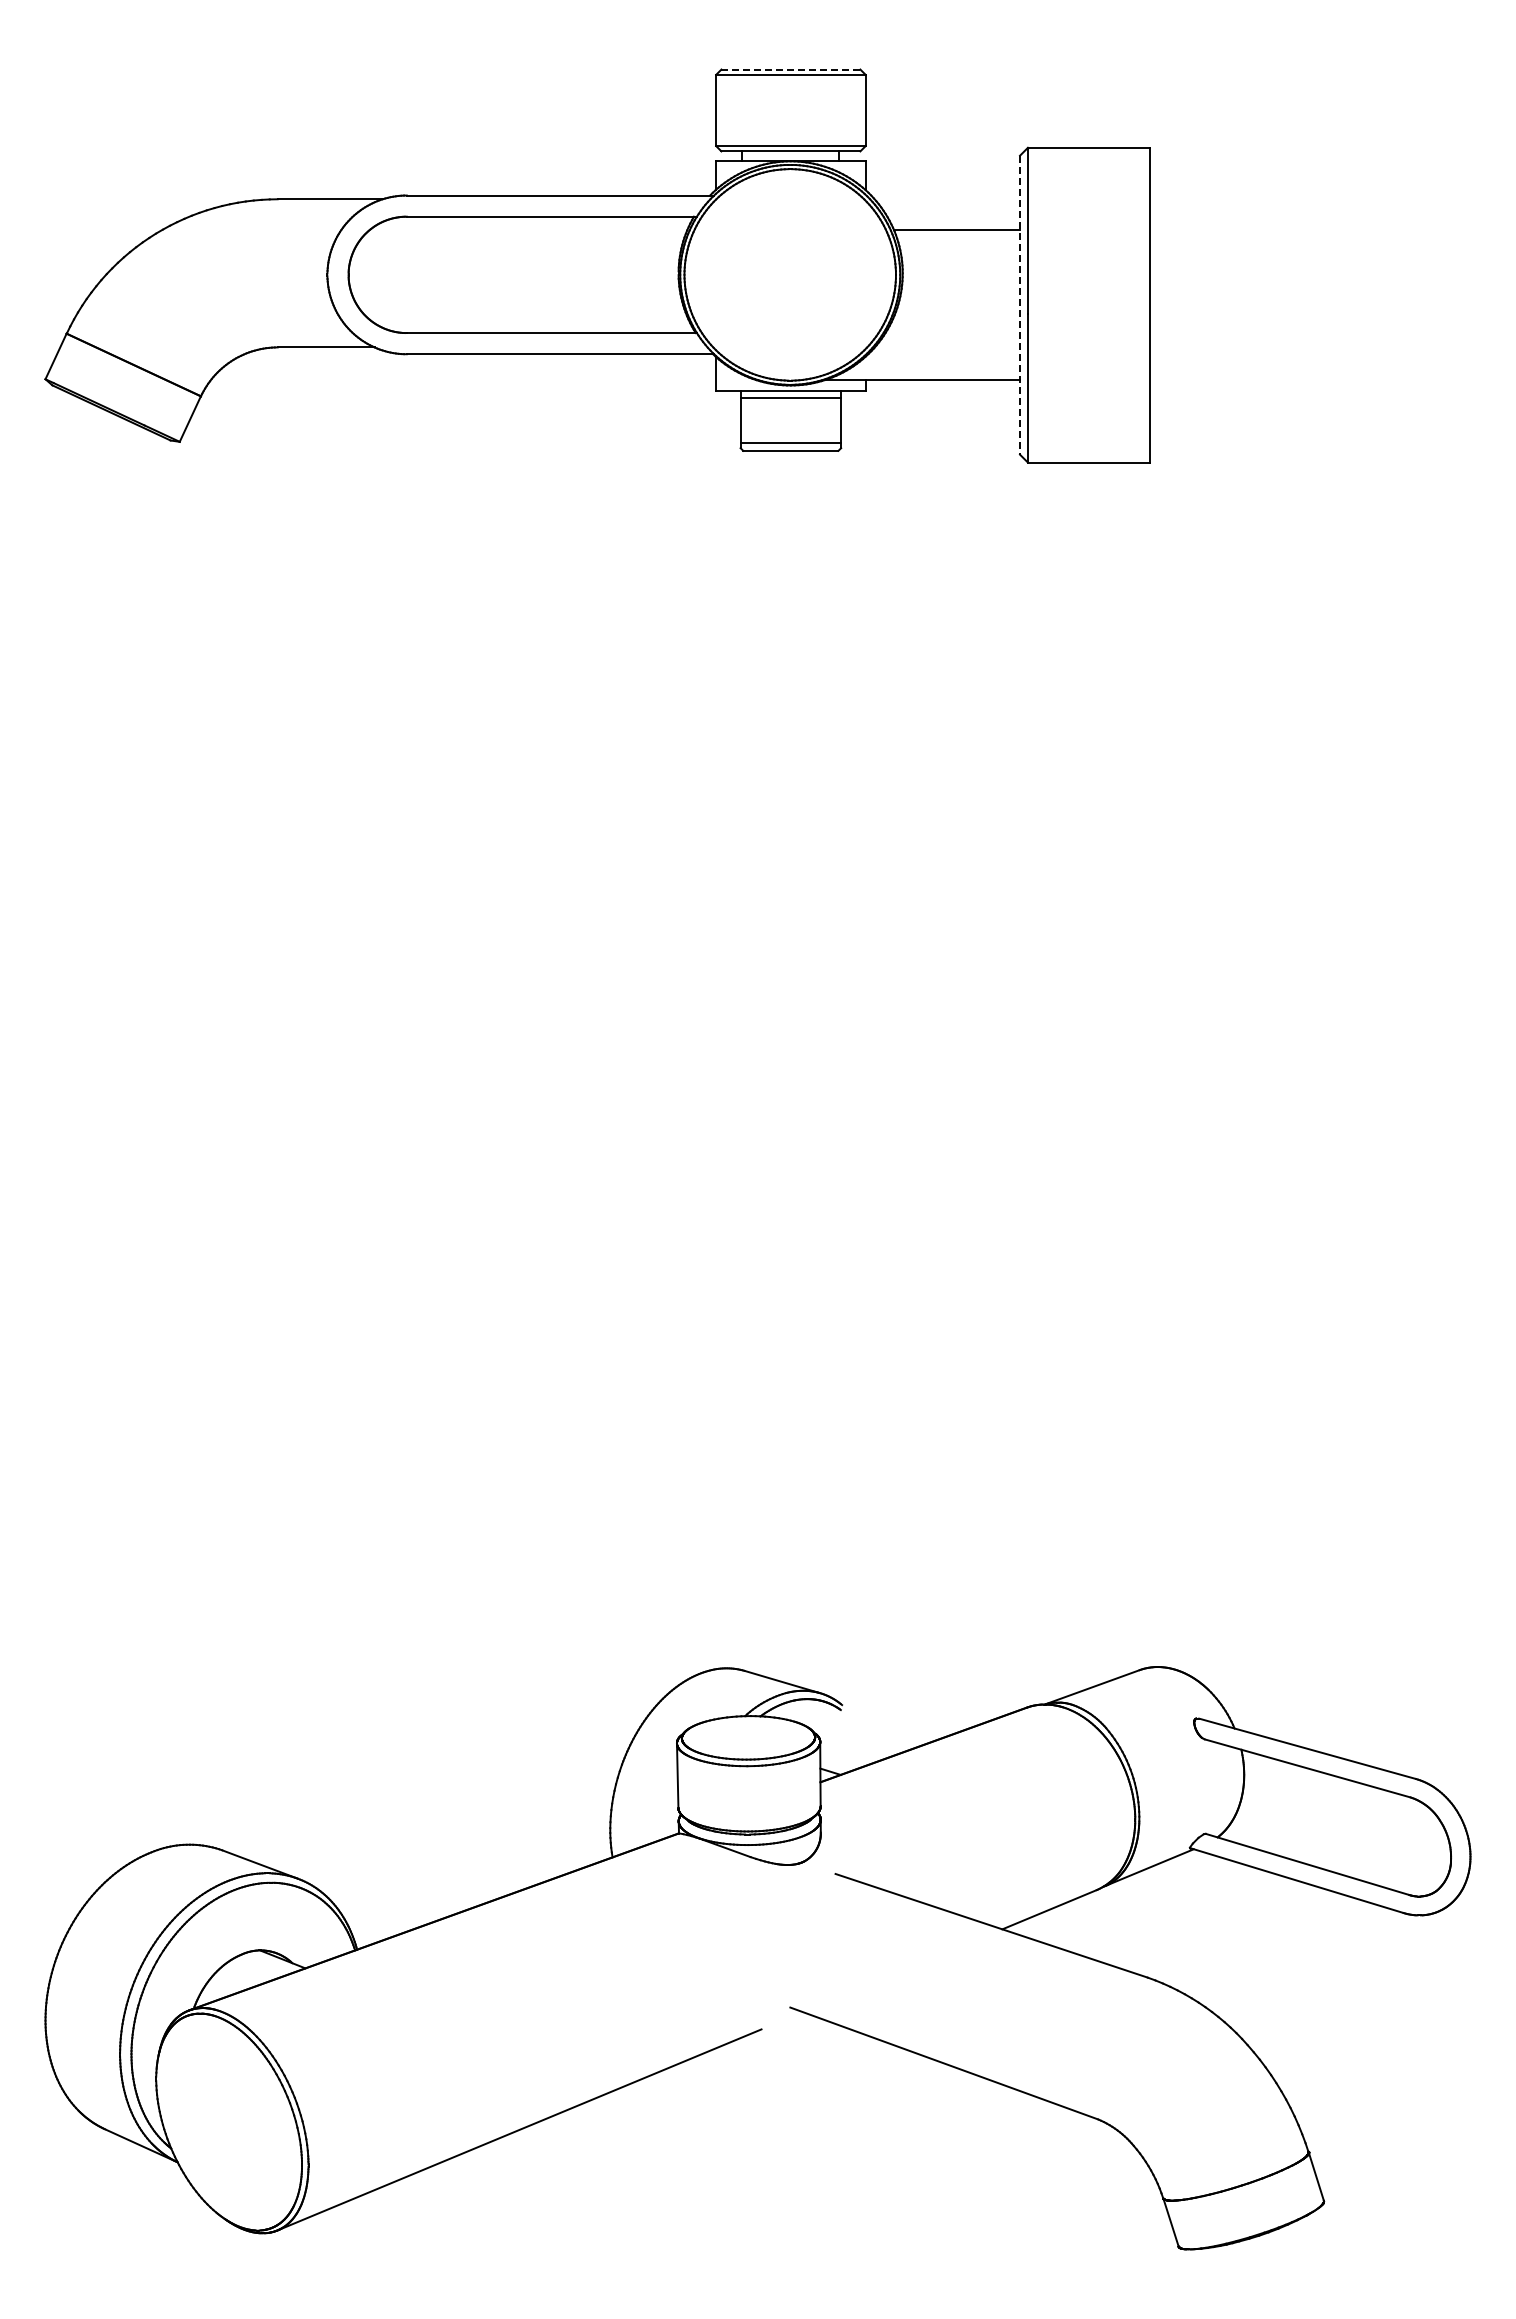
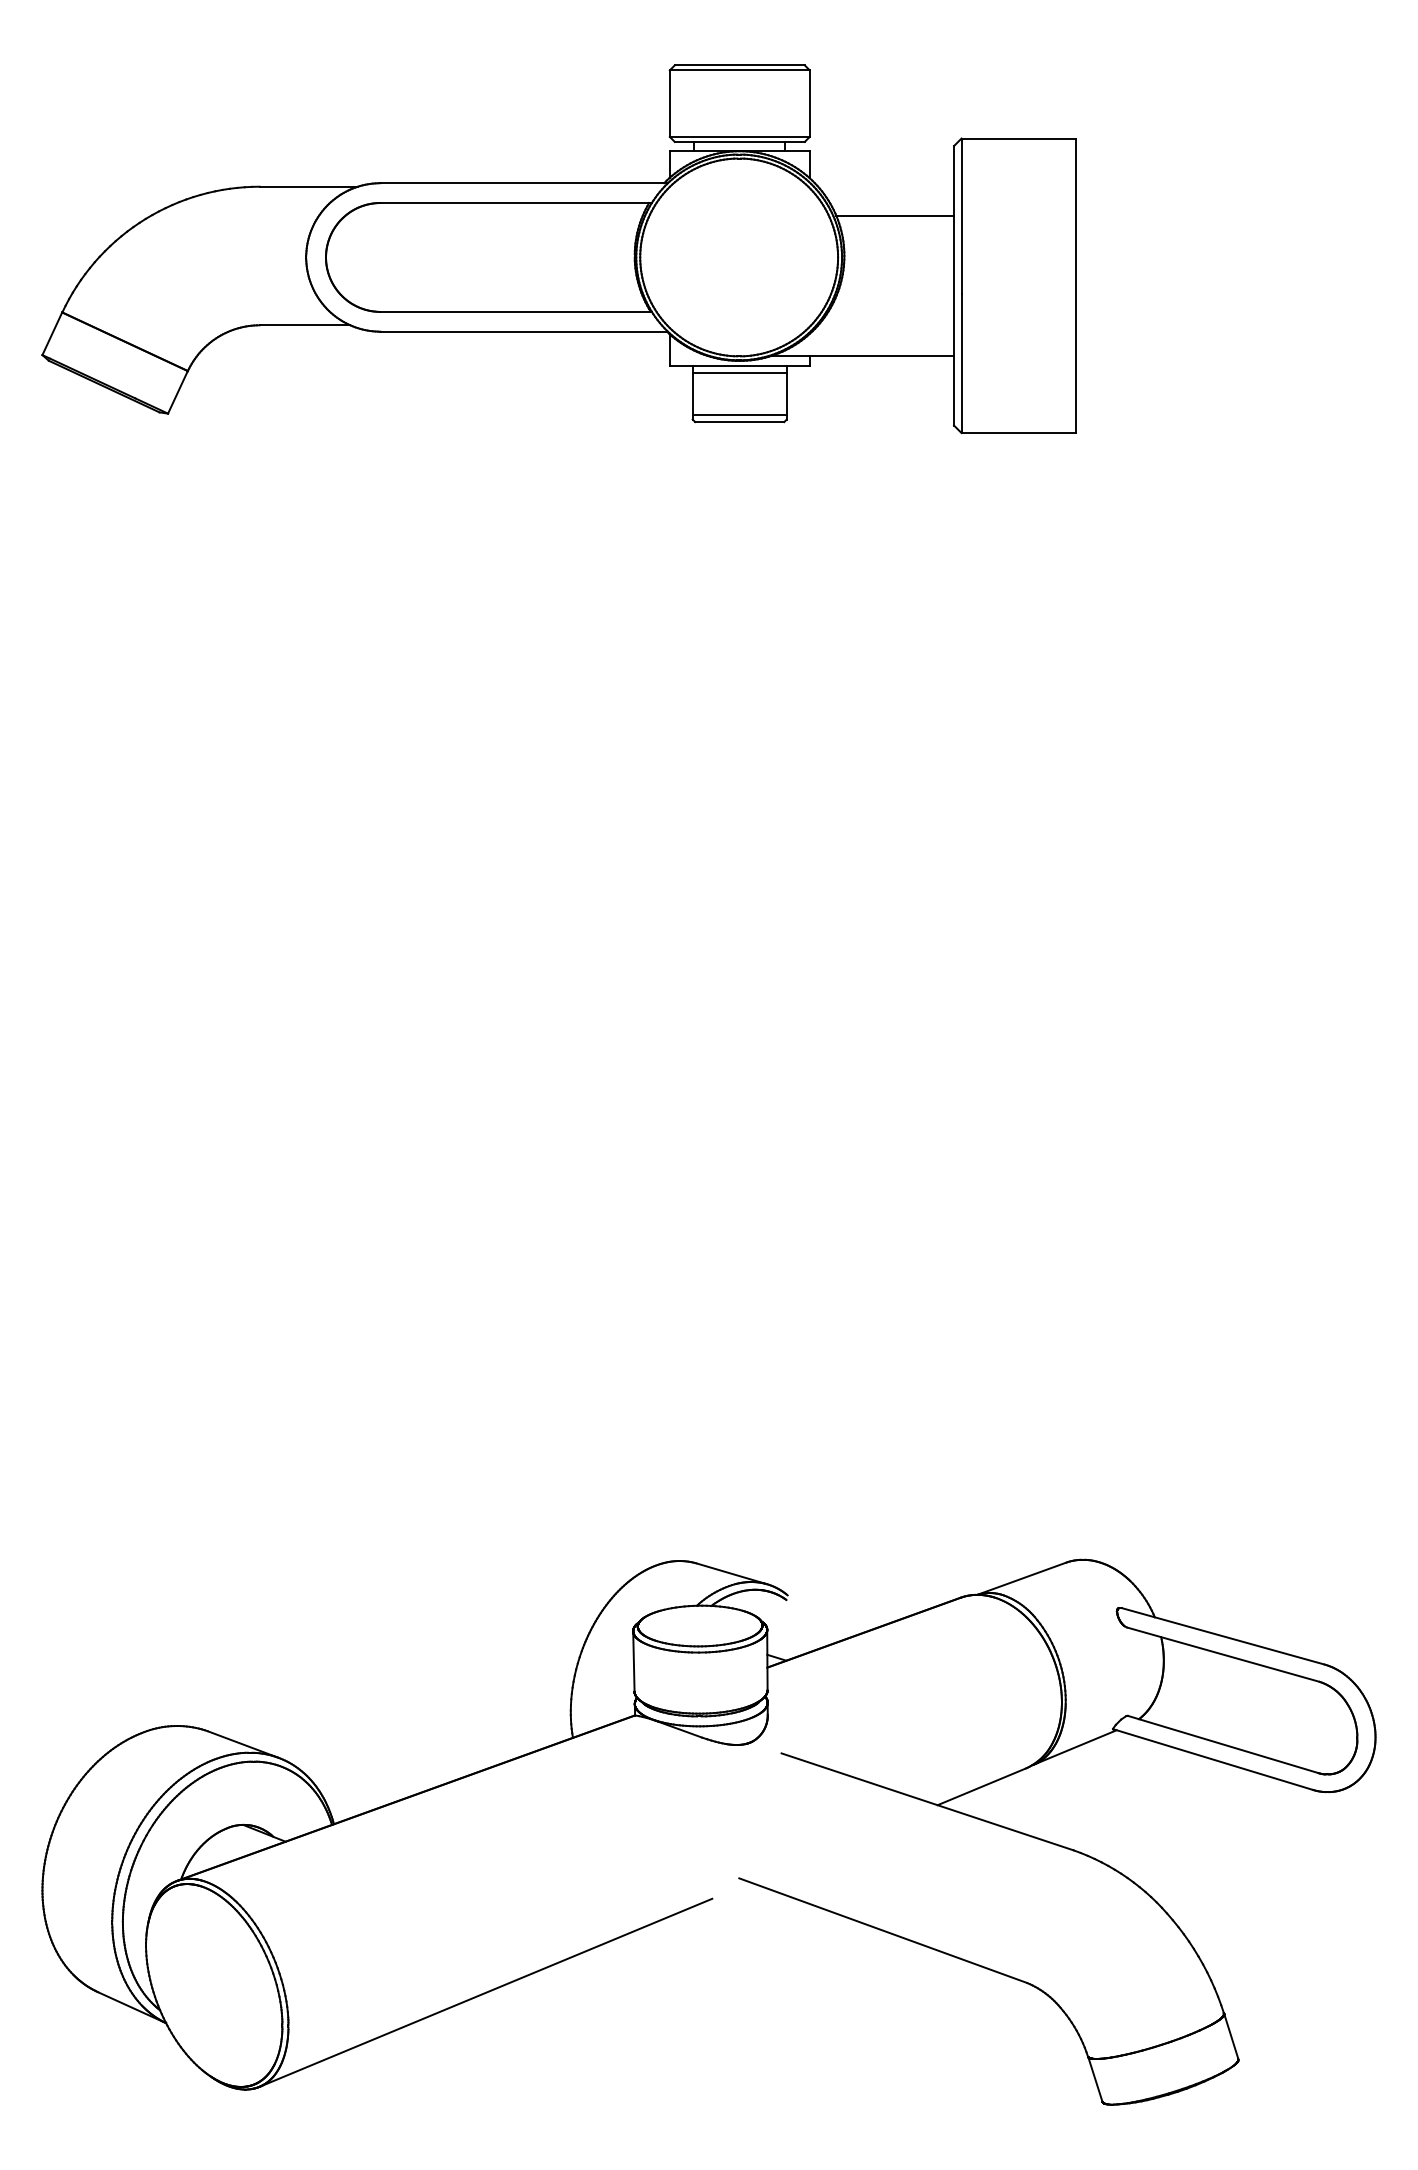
line: (791, 69) -> (740, 65), dashed -> solid
line: (1020, 305) -> (954, 286), dashed -> solid

